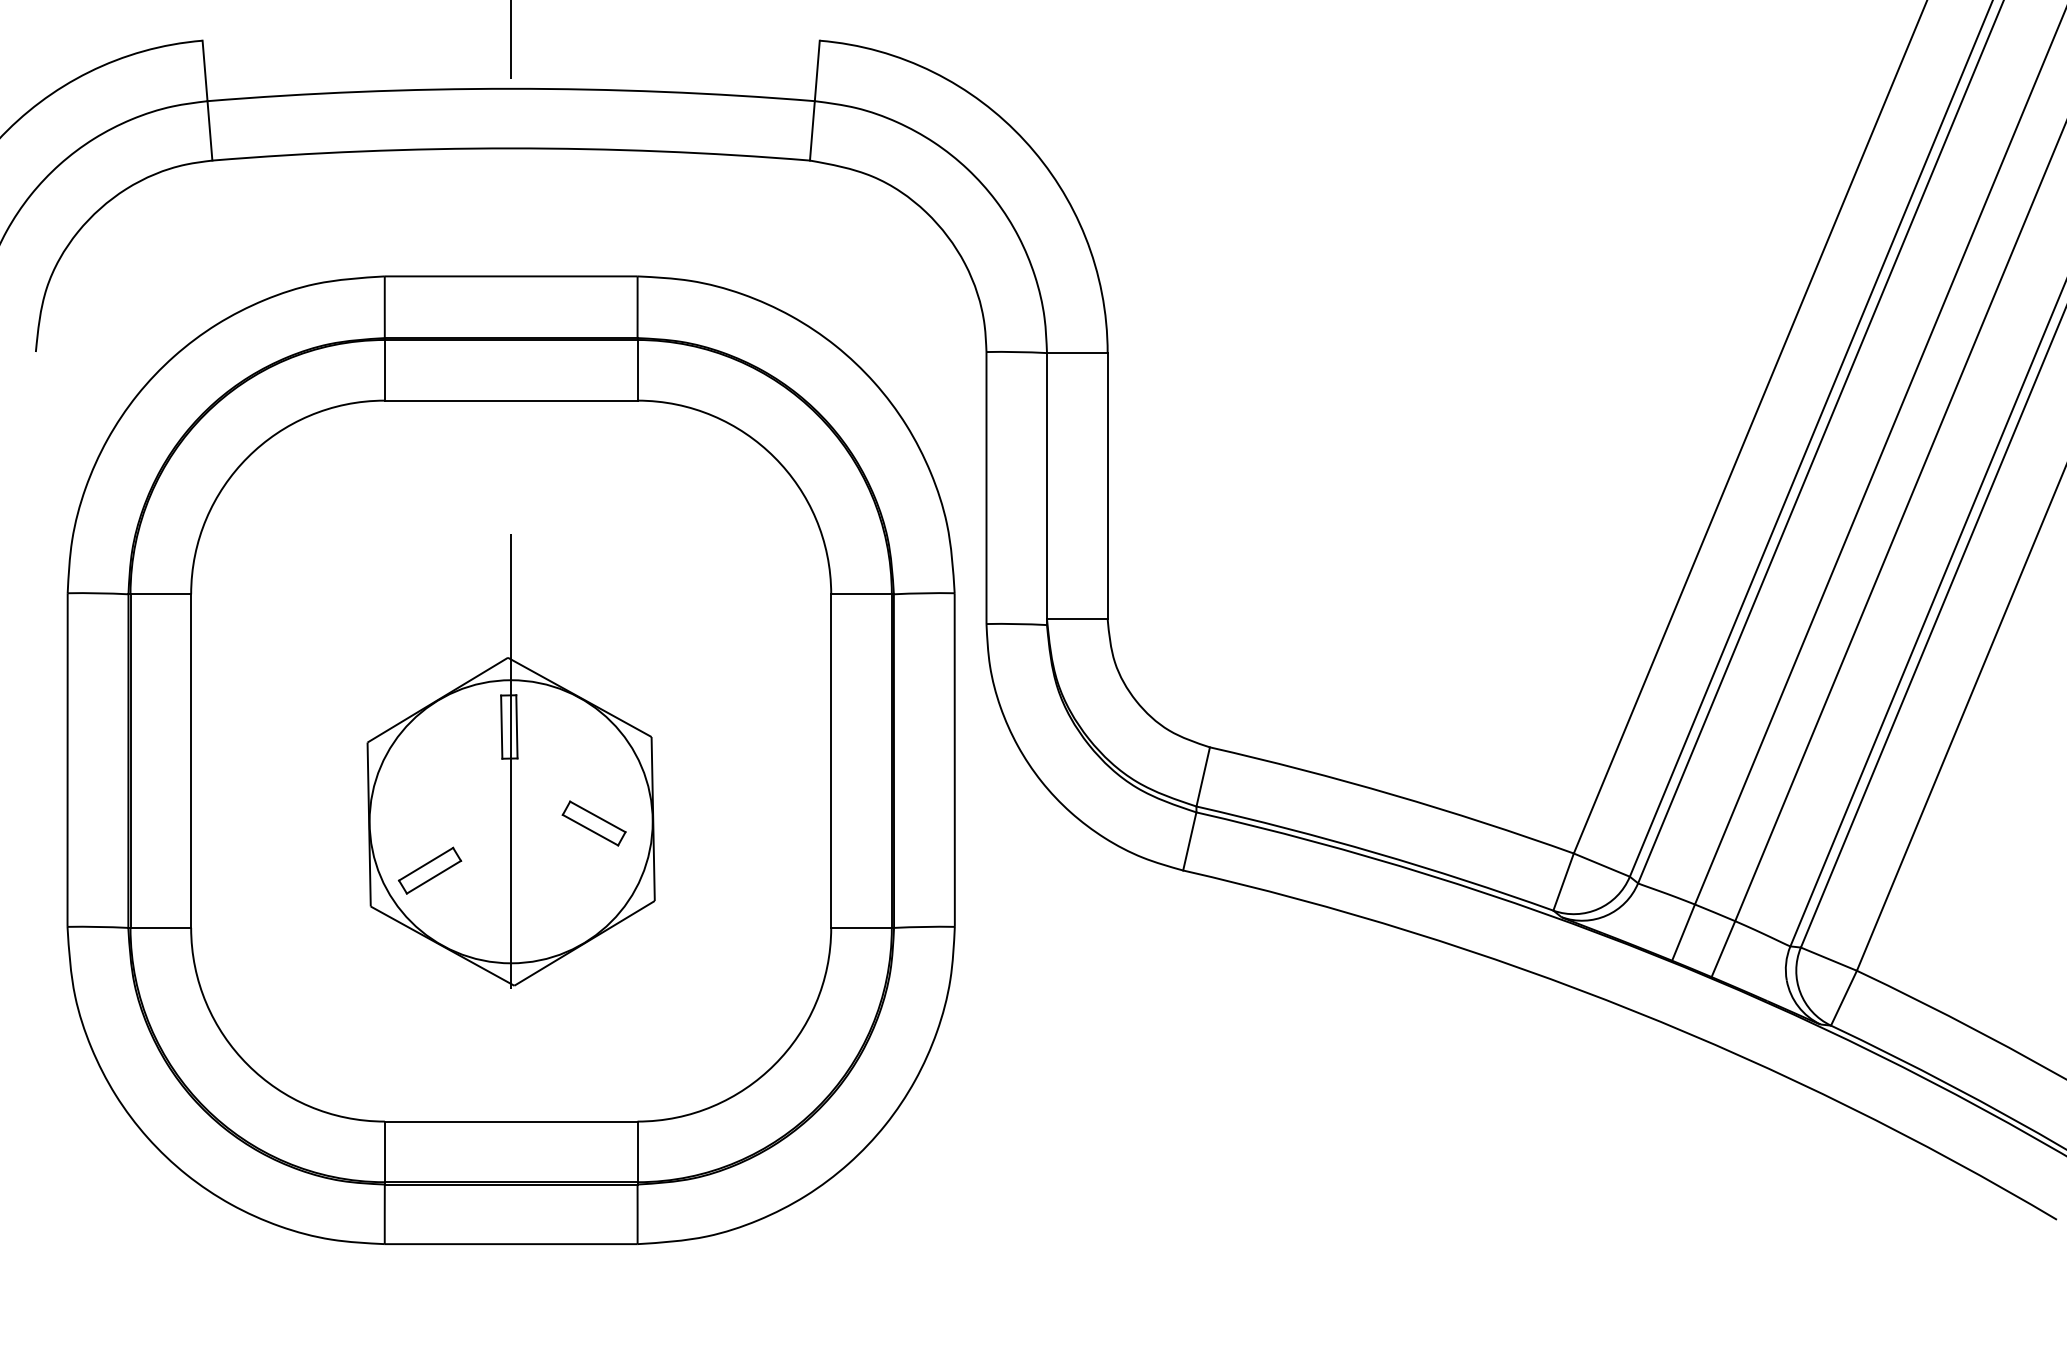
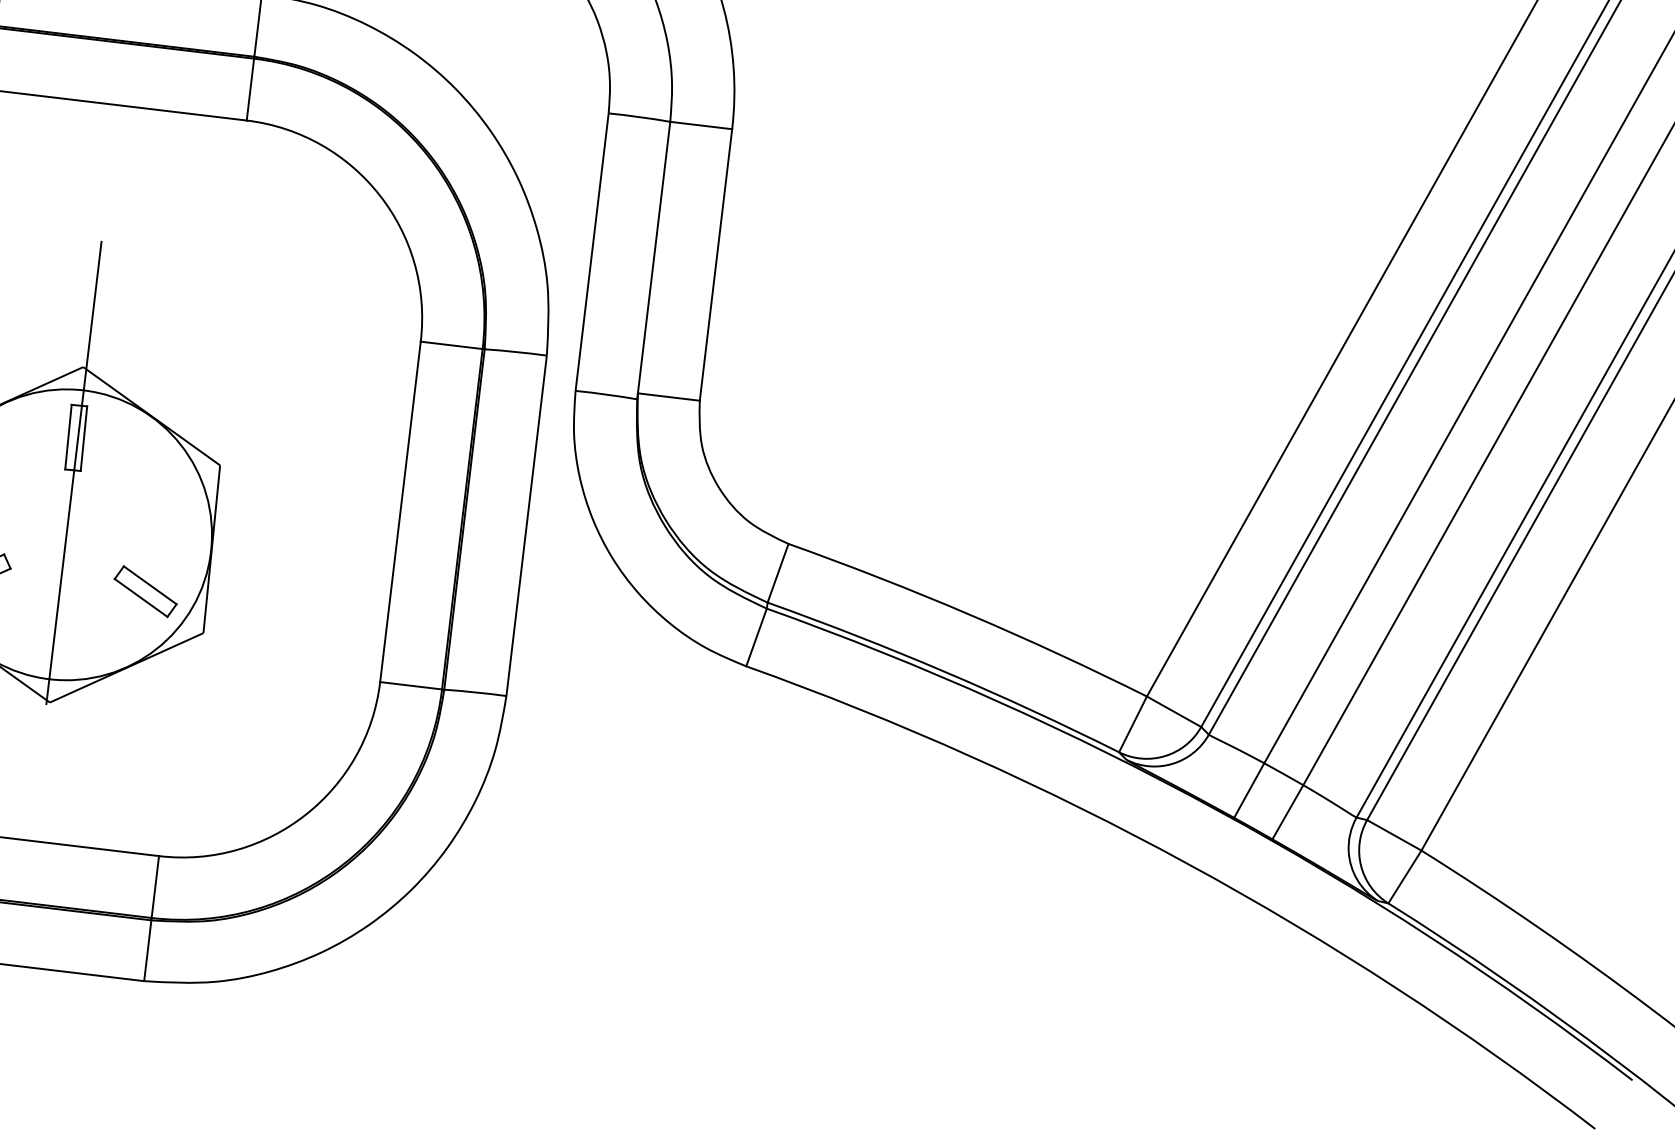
part: (593, 823) -> (144, 591), moved

